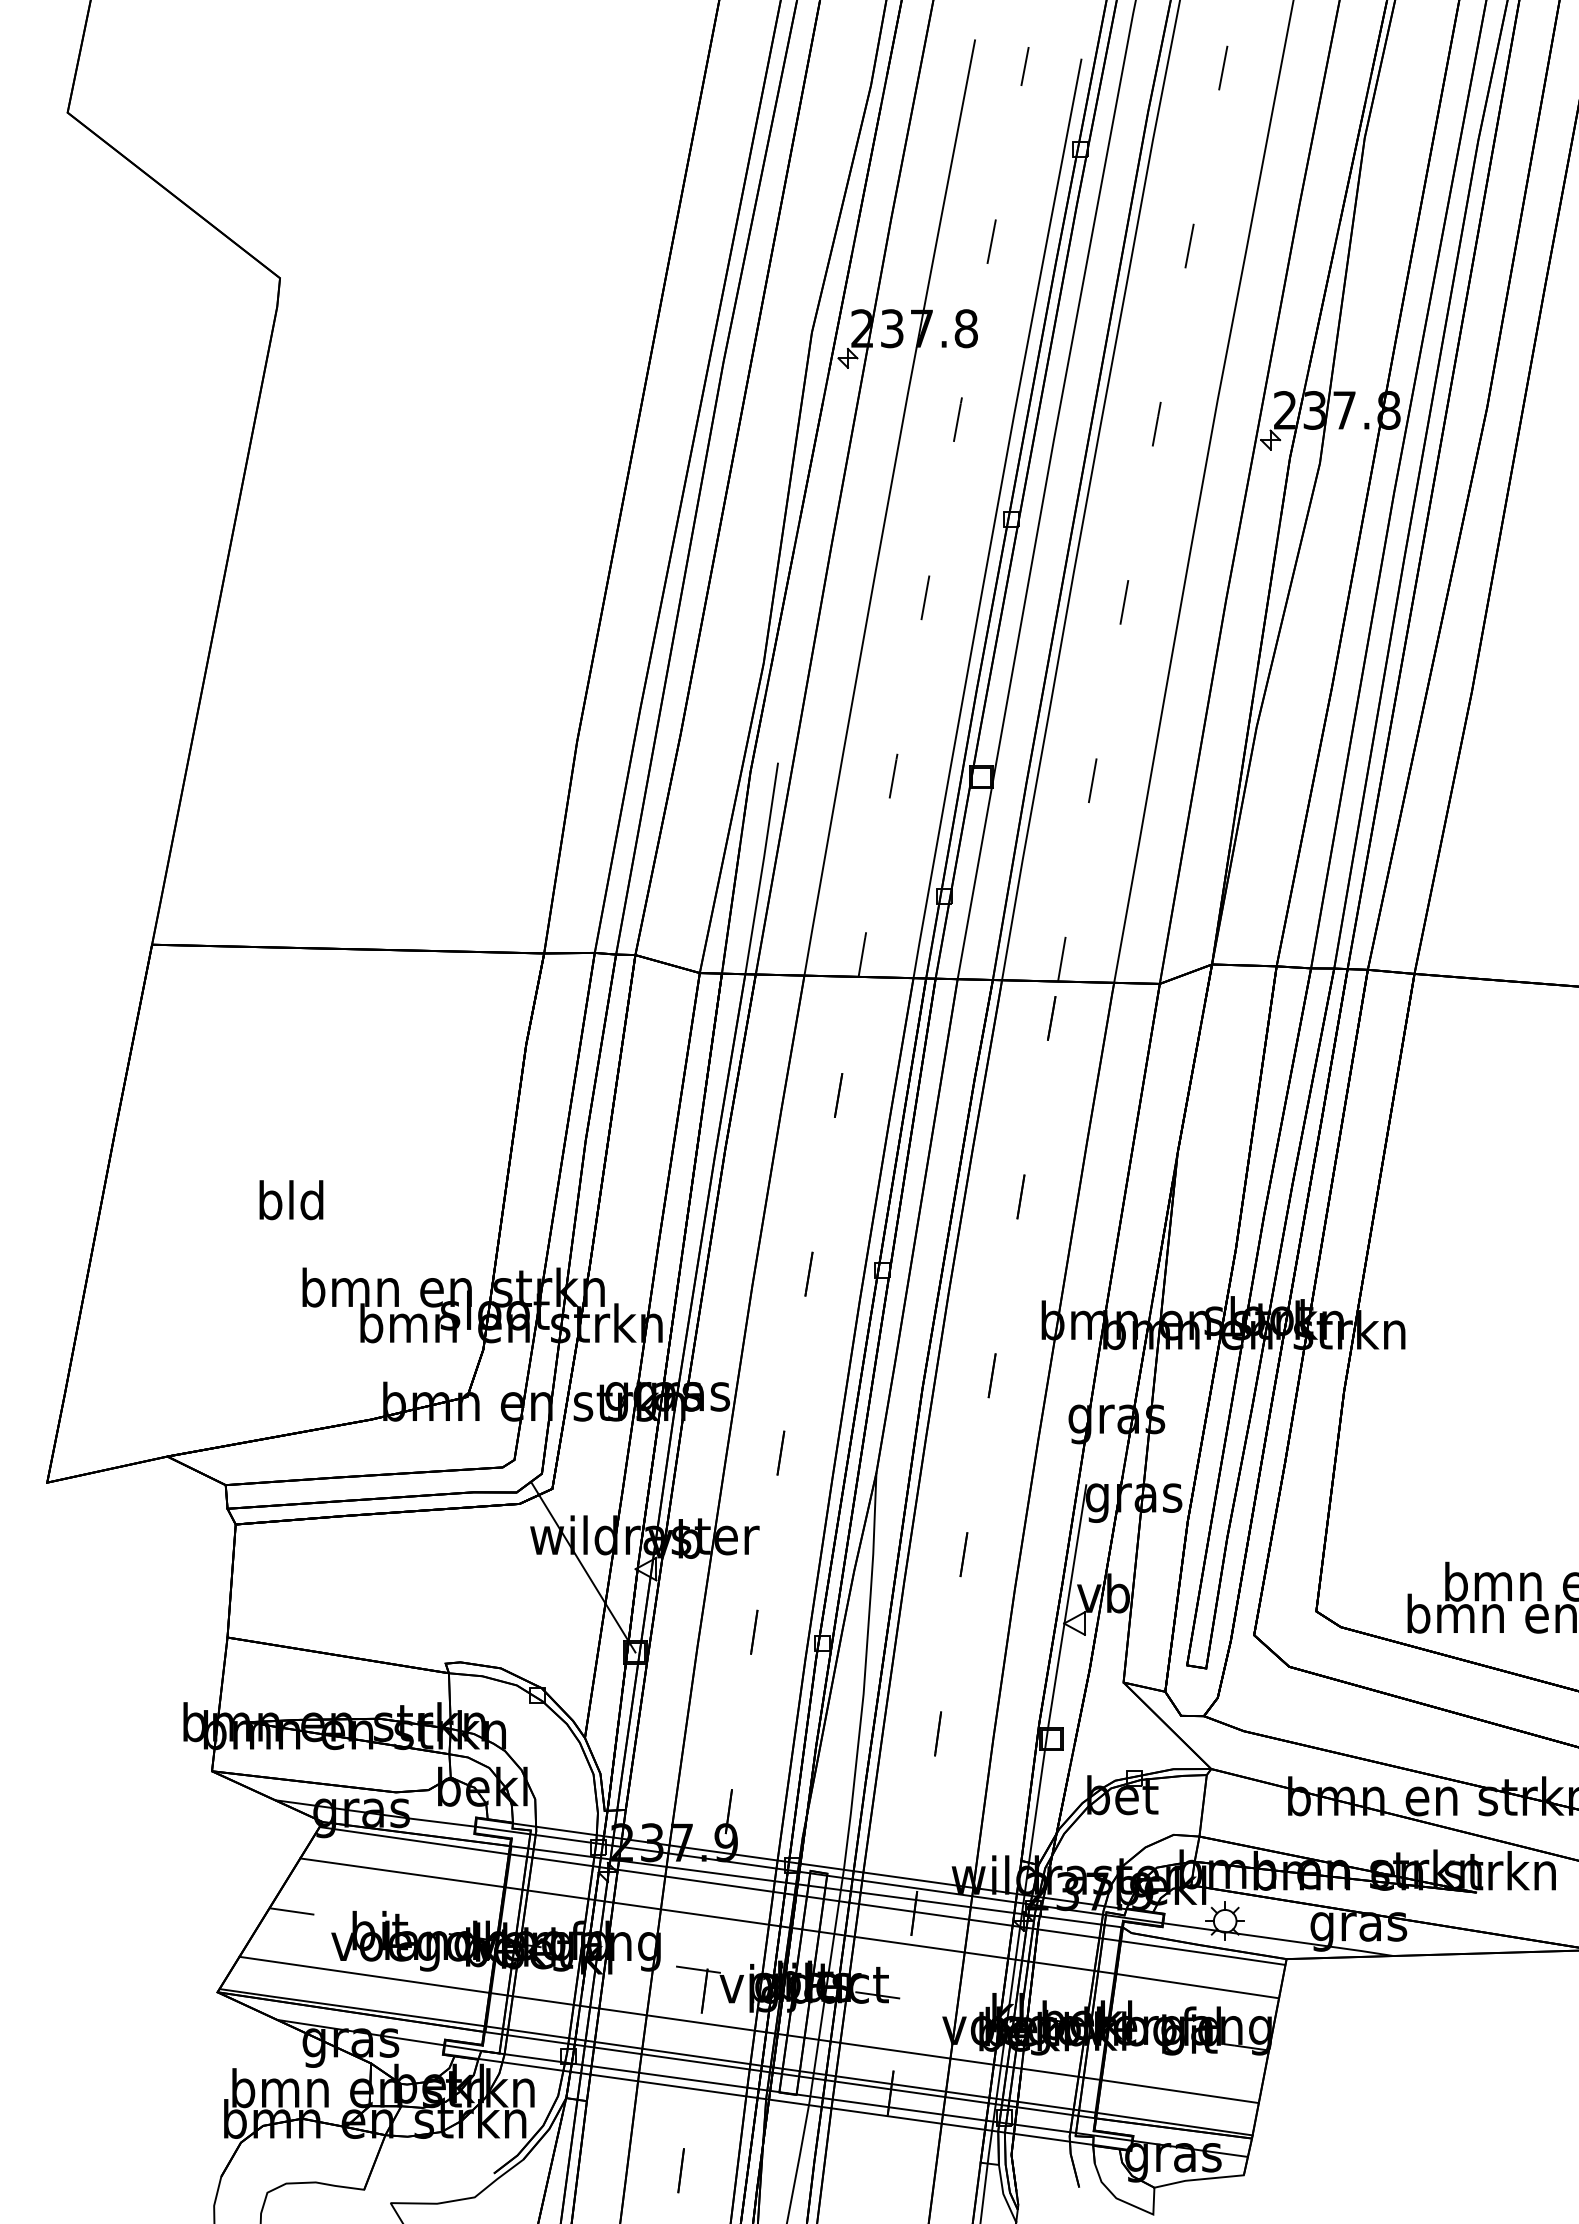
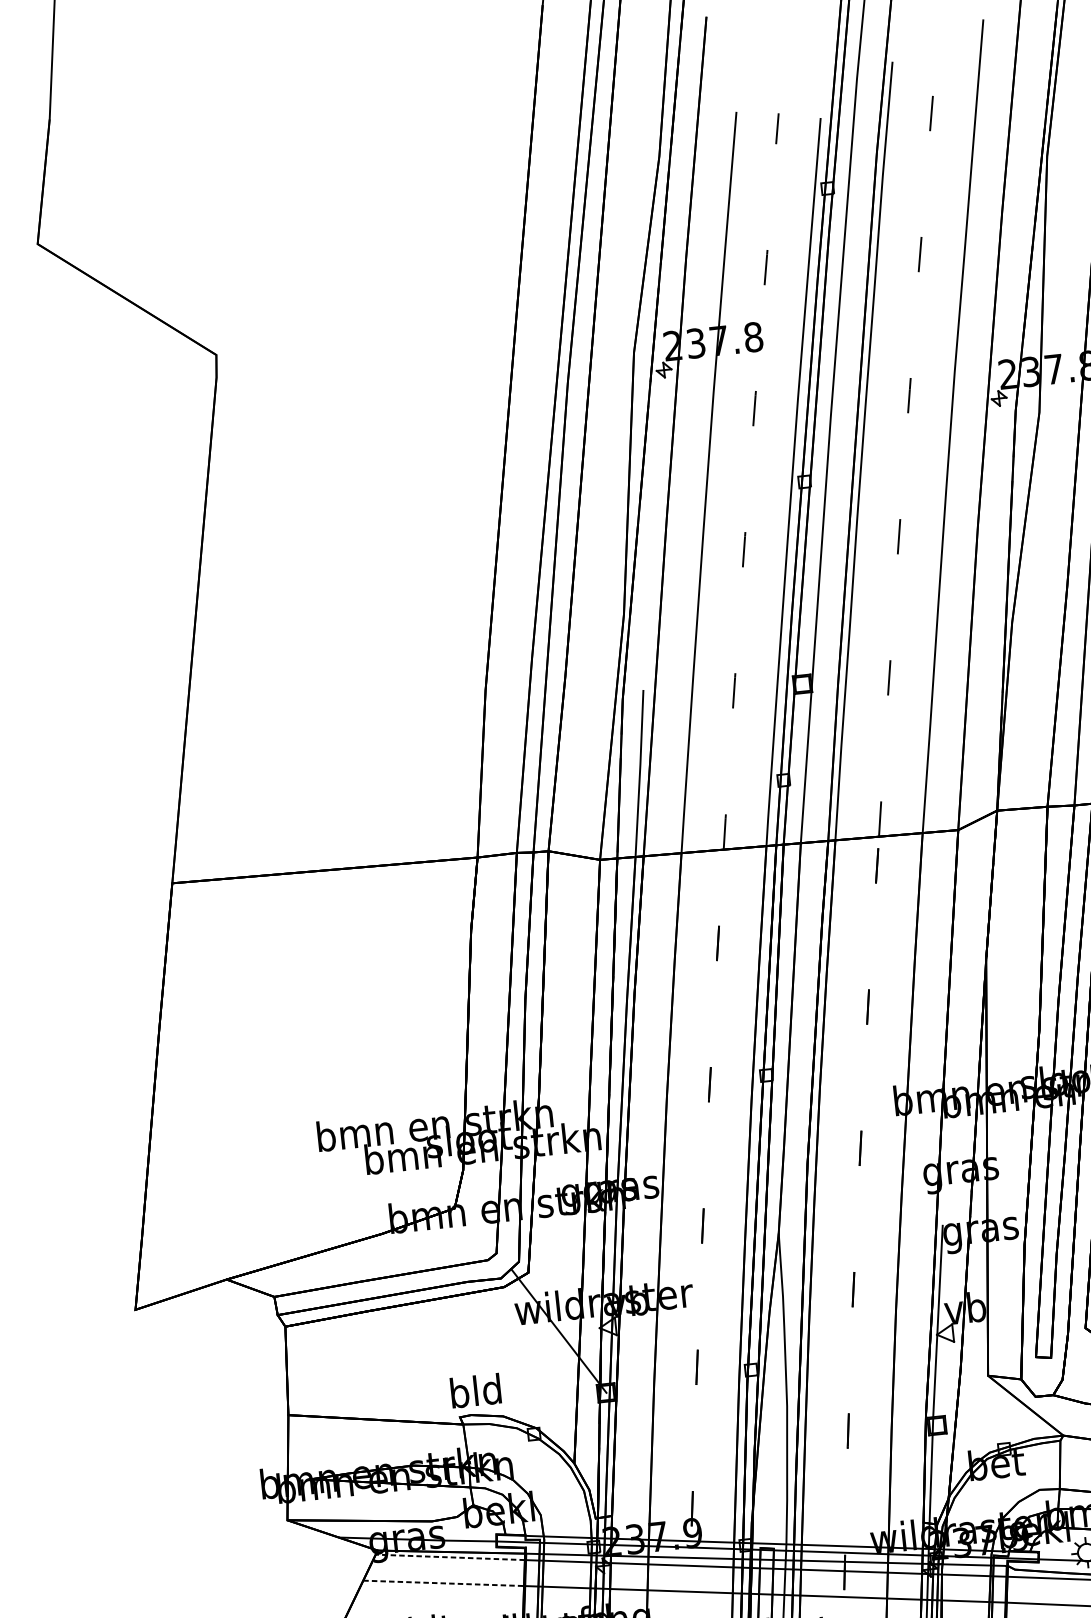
text: (291, 1200) -> (475, 1391), moved
line: (414, 1840) -> (450, 1557), solid -> dashed
line: (402, 1872) -> (443, 1583), solid -> dashed

